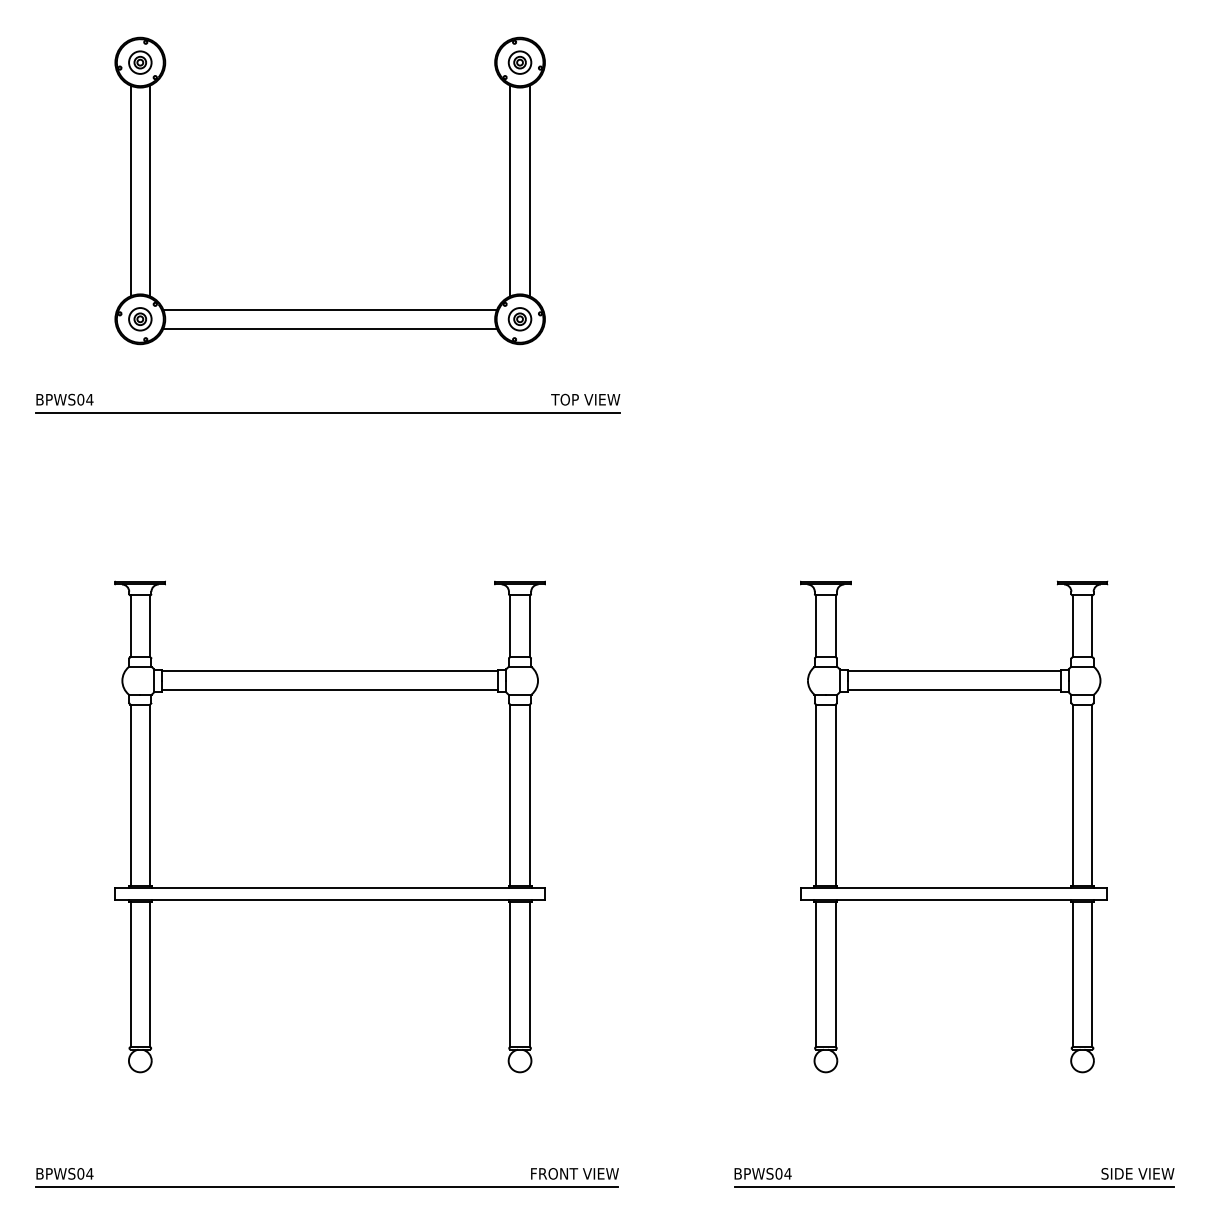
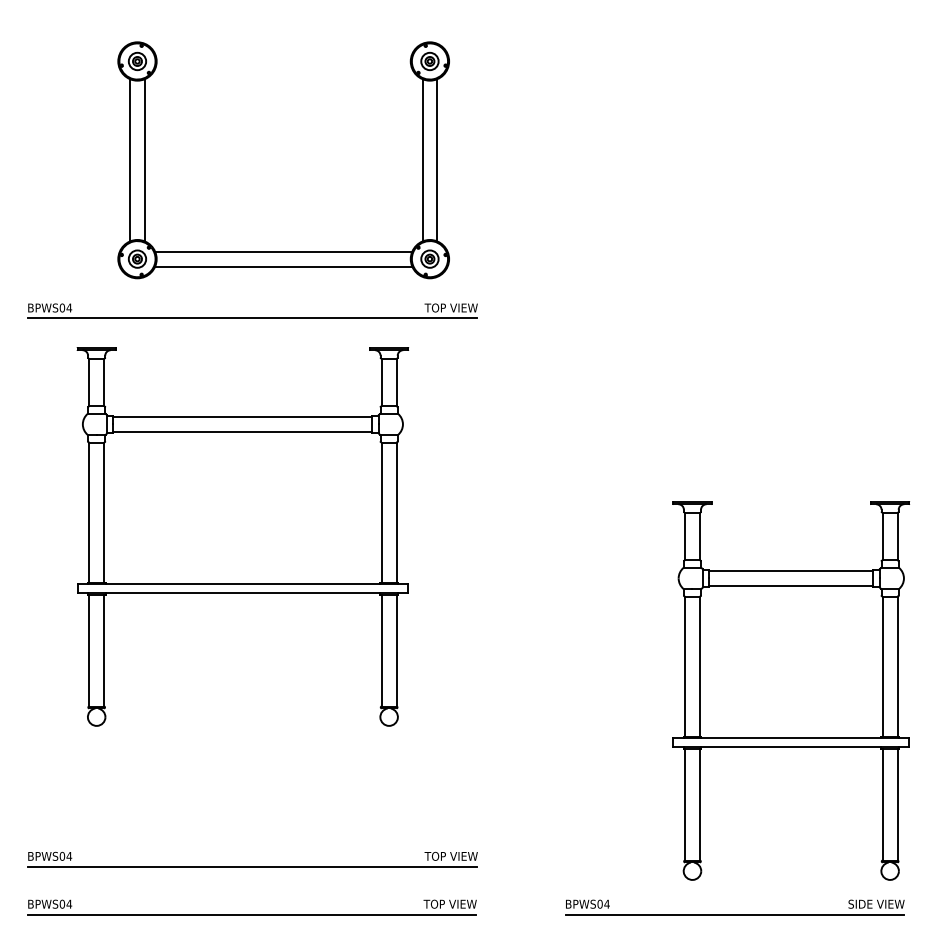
part: (329, 309) -> (283, 251), moved
part: (329, 826) -> (242, 536), moved
part: (954, 826) -> (791, 690), moved
part: (327, 1124) -> (252, 866), added
text: (554, 1173) -> (427, 903), FRONT VIEW -> TOP VIEW

